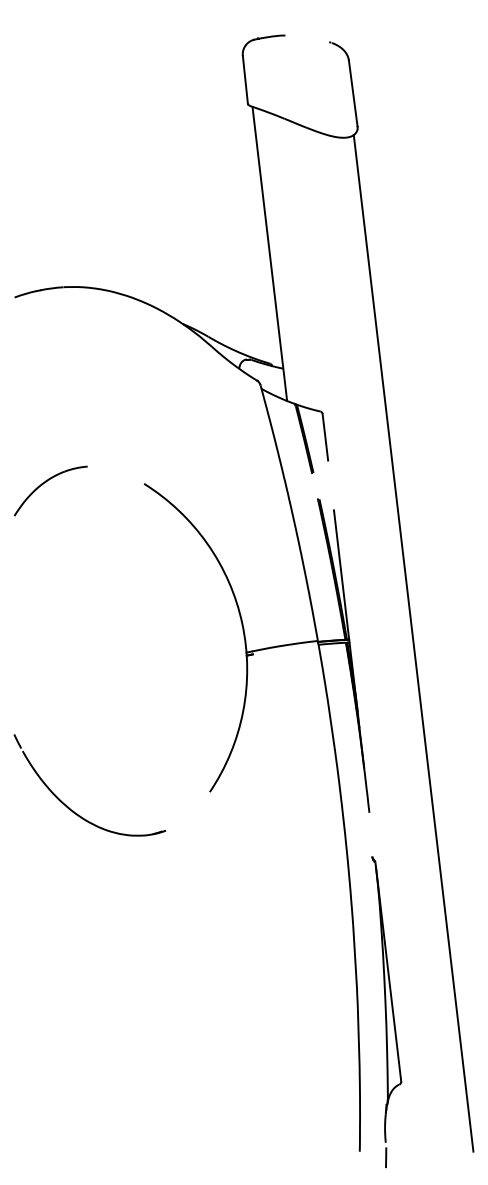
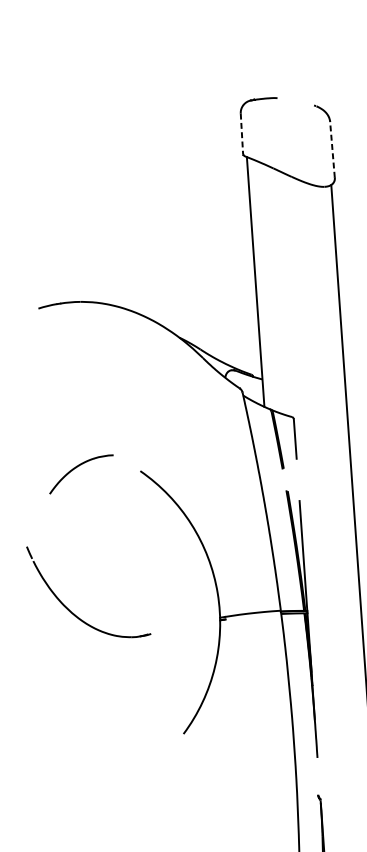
line: (245, 80) -> (242, 134), solid -> dashed
line: (353, 93) -> (332, 149), solid -> dashed
part: (46, 482) -> (78, 467), moved
part: (73, 810) -> (73, 613), moved

